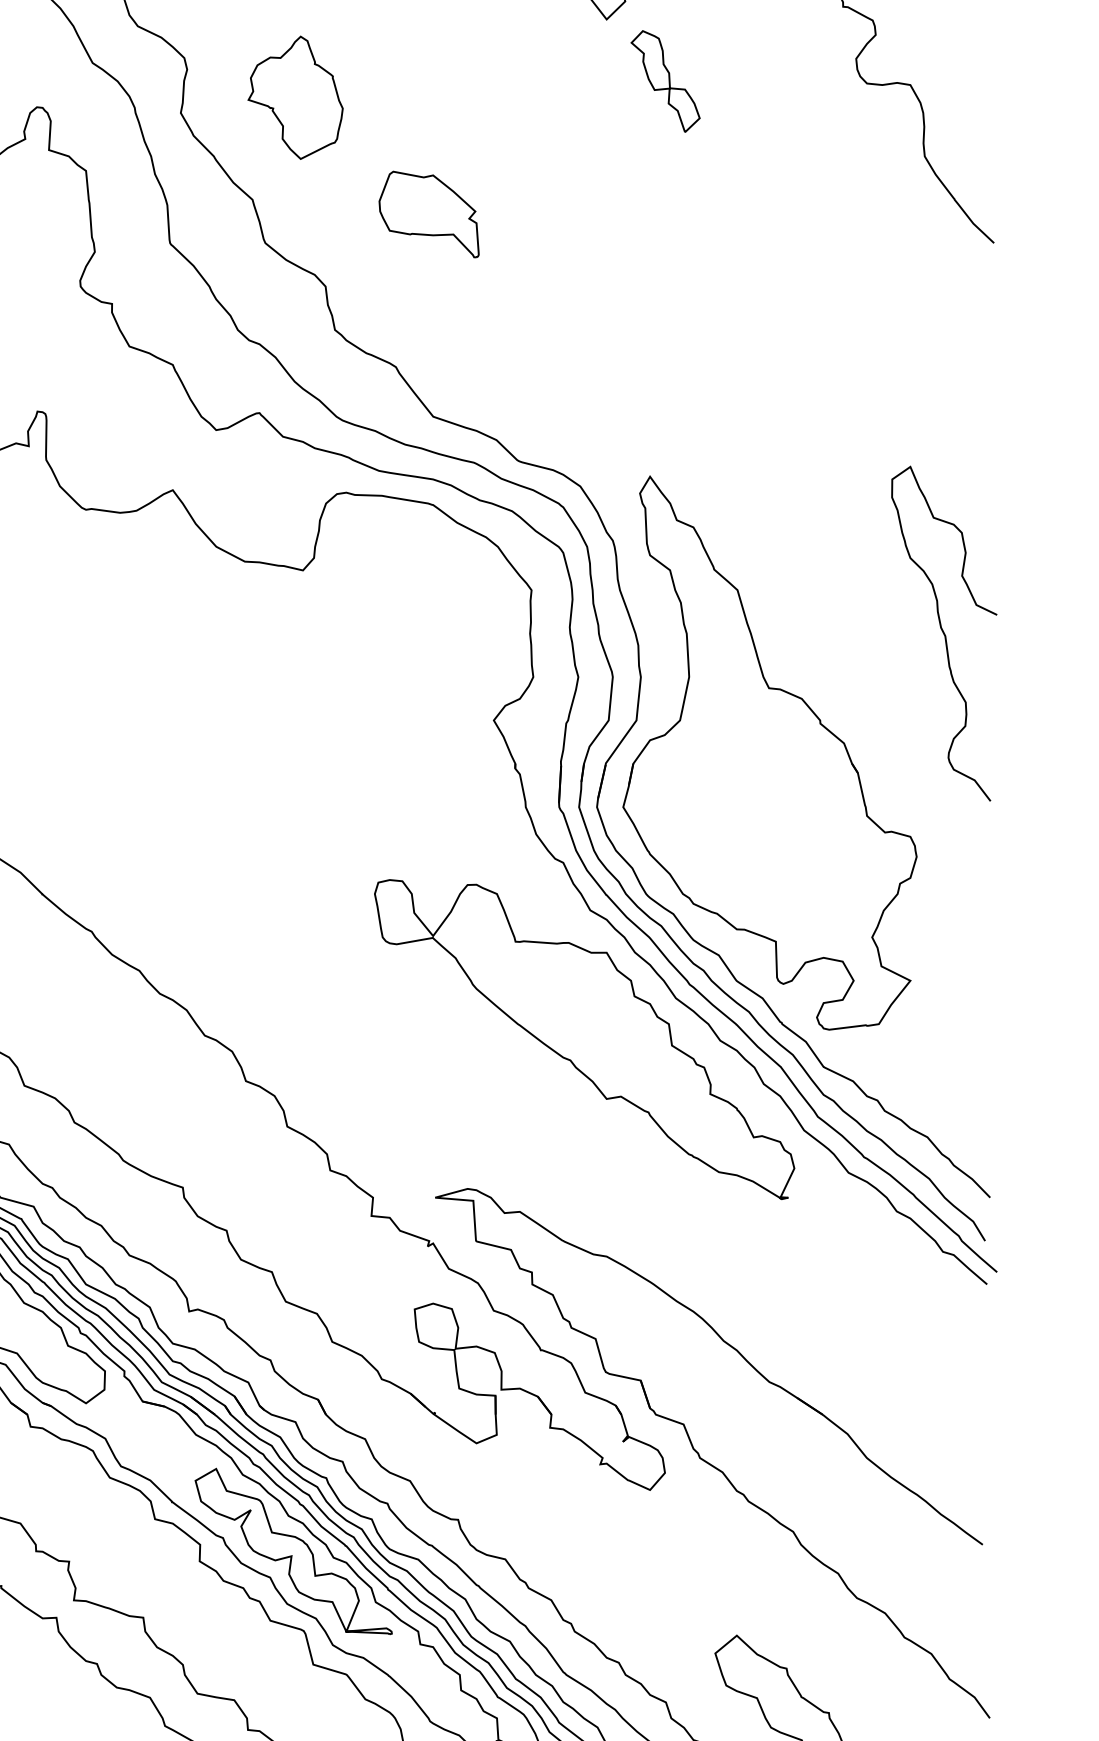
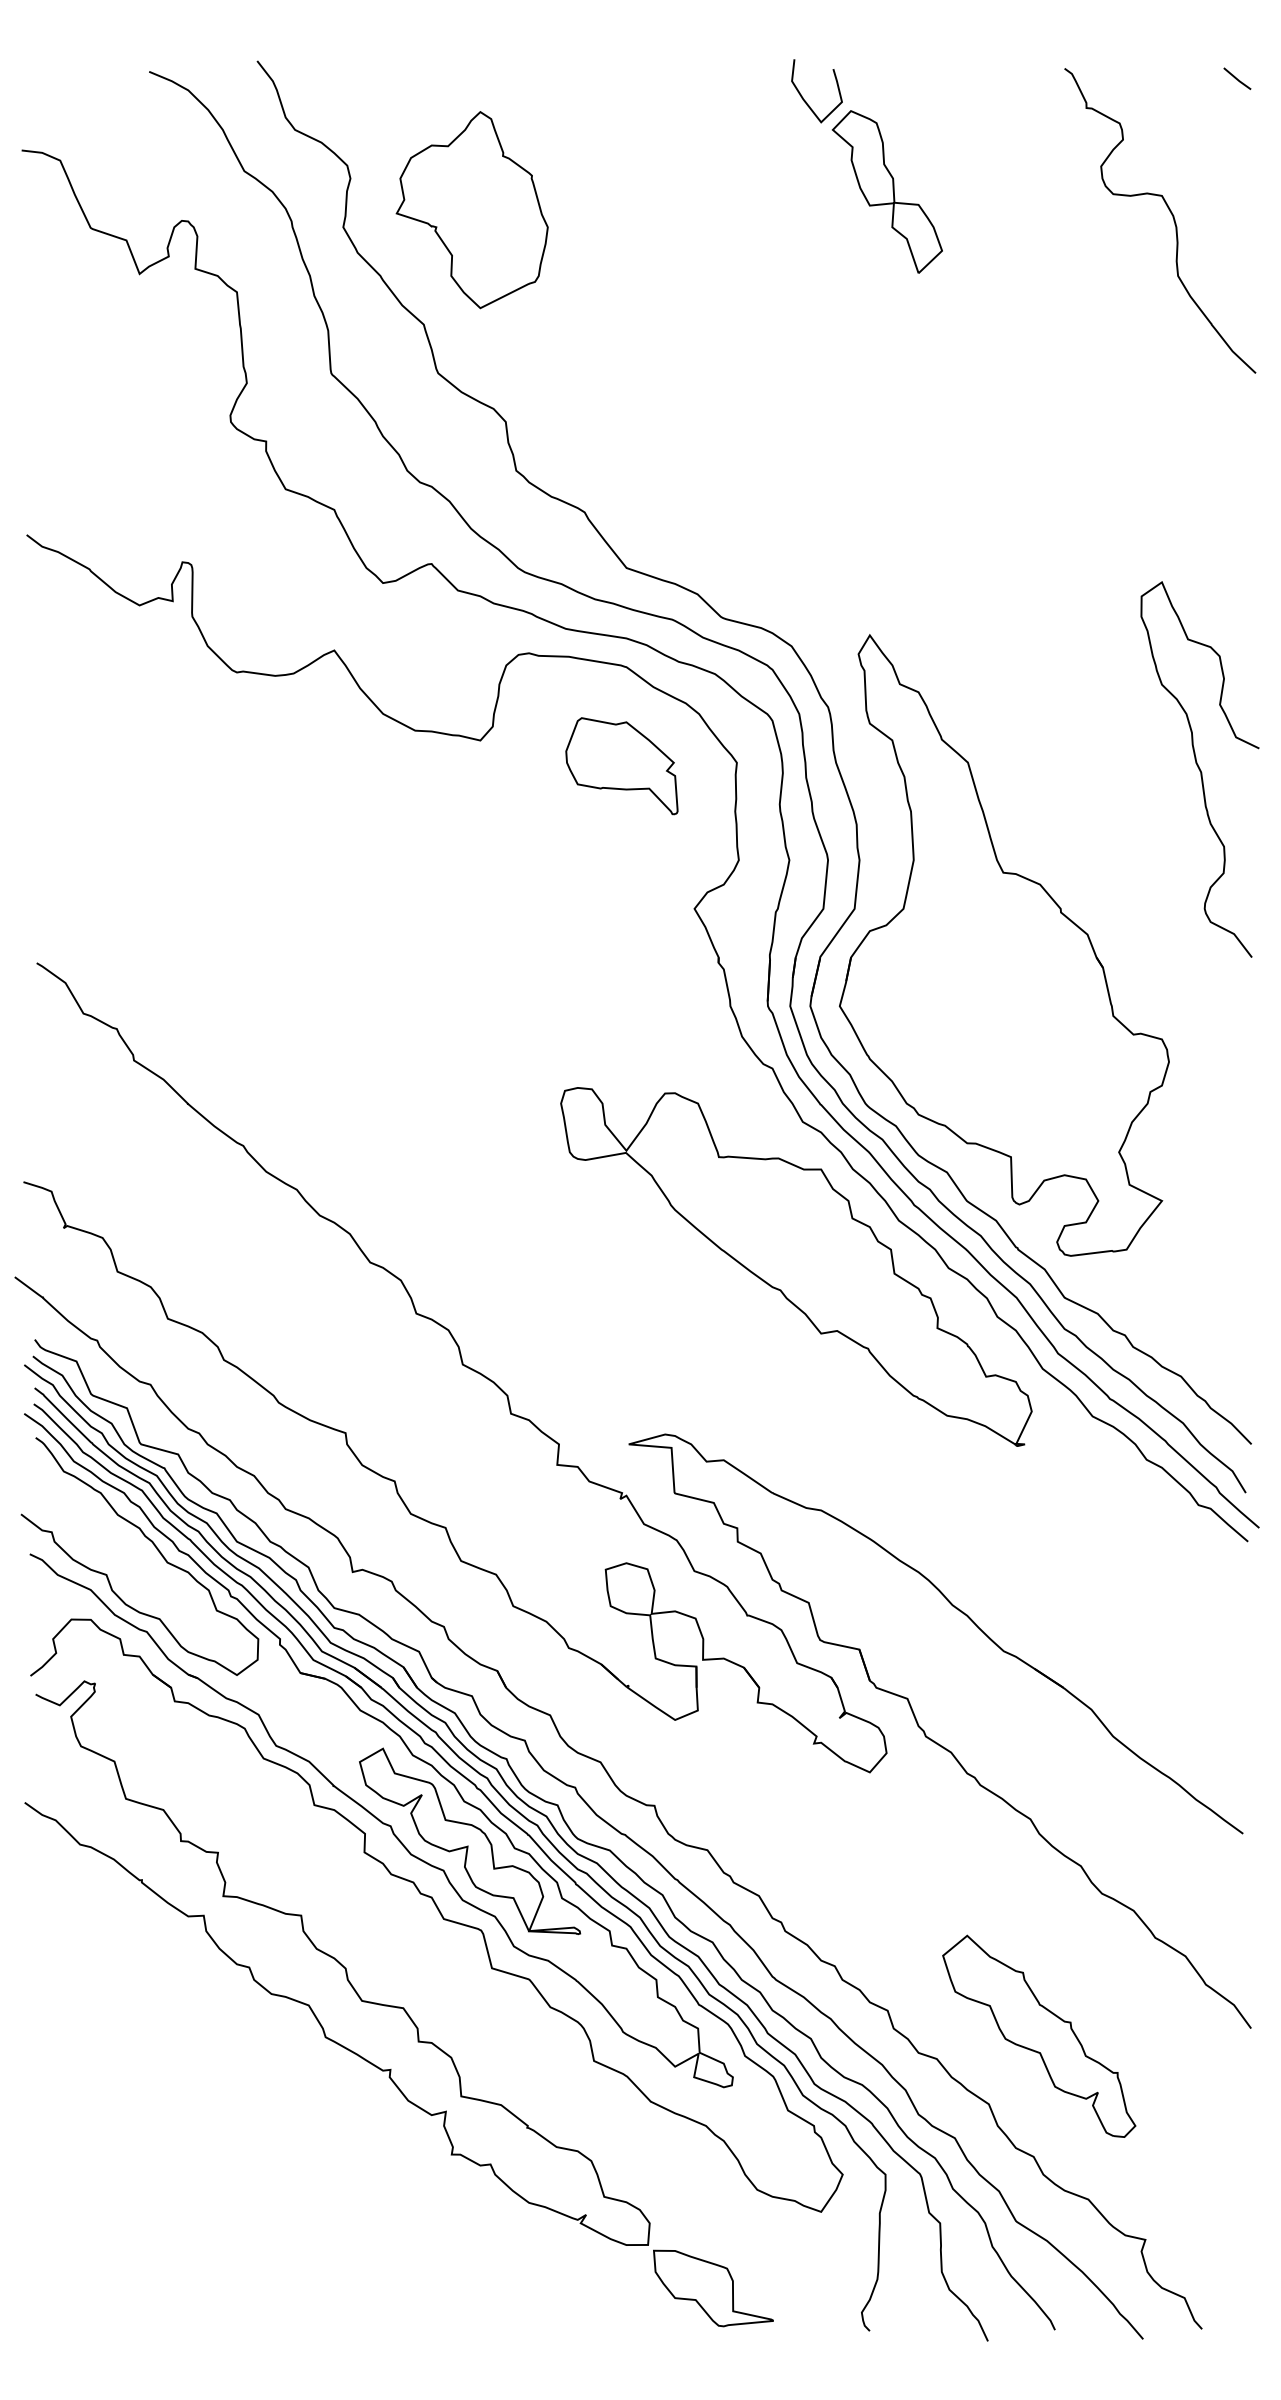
part: (664, 81) -> (886, 191), size x1.43
part: (295, 98) -> (471, 210), size x1.43
part: (428, 214) -> (621, 766), moved
curve: (943, 633) -> (1199, 769), moved

